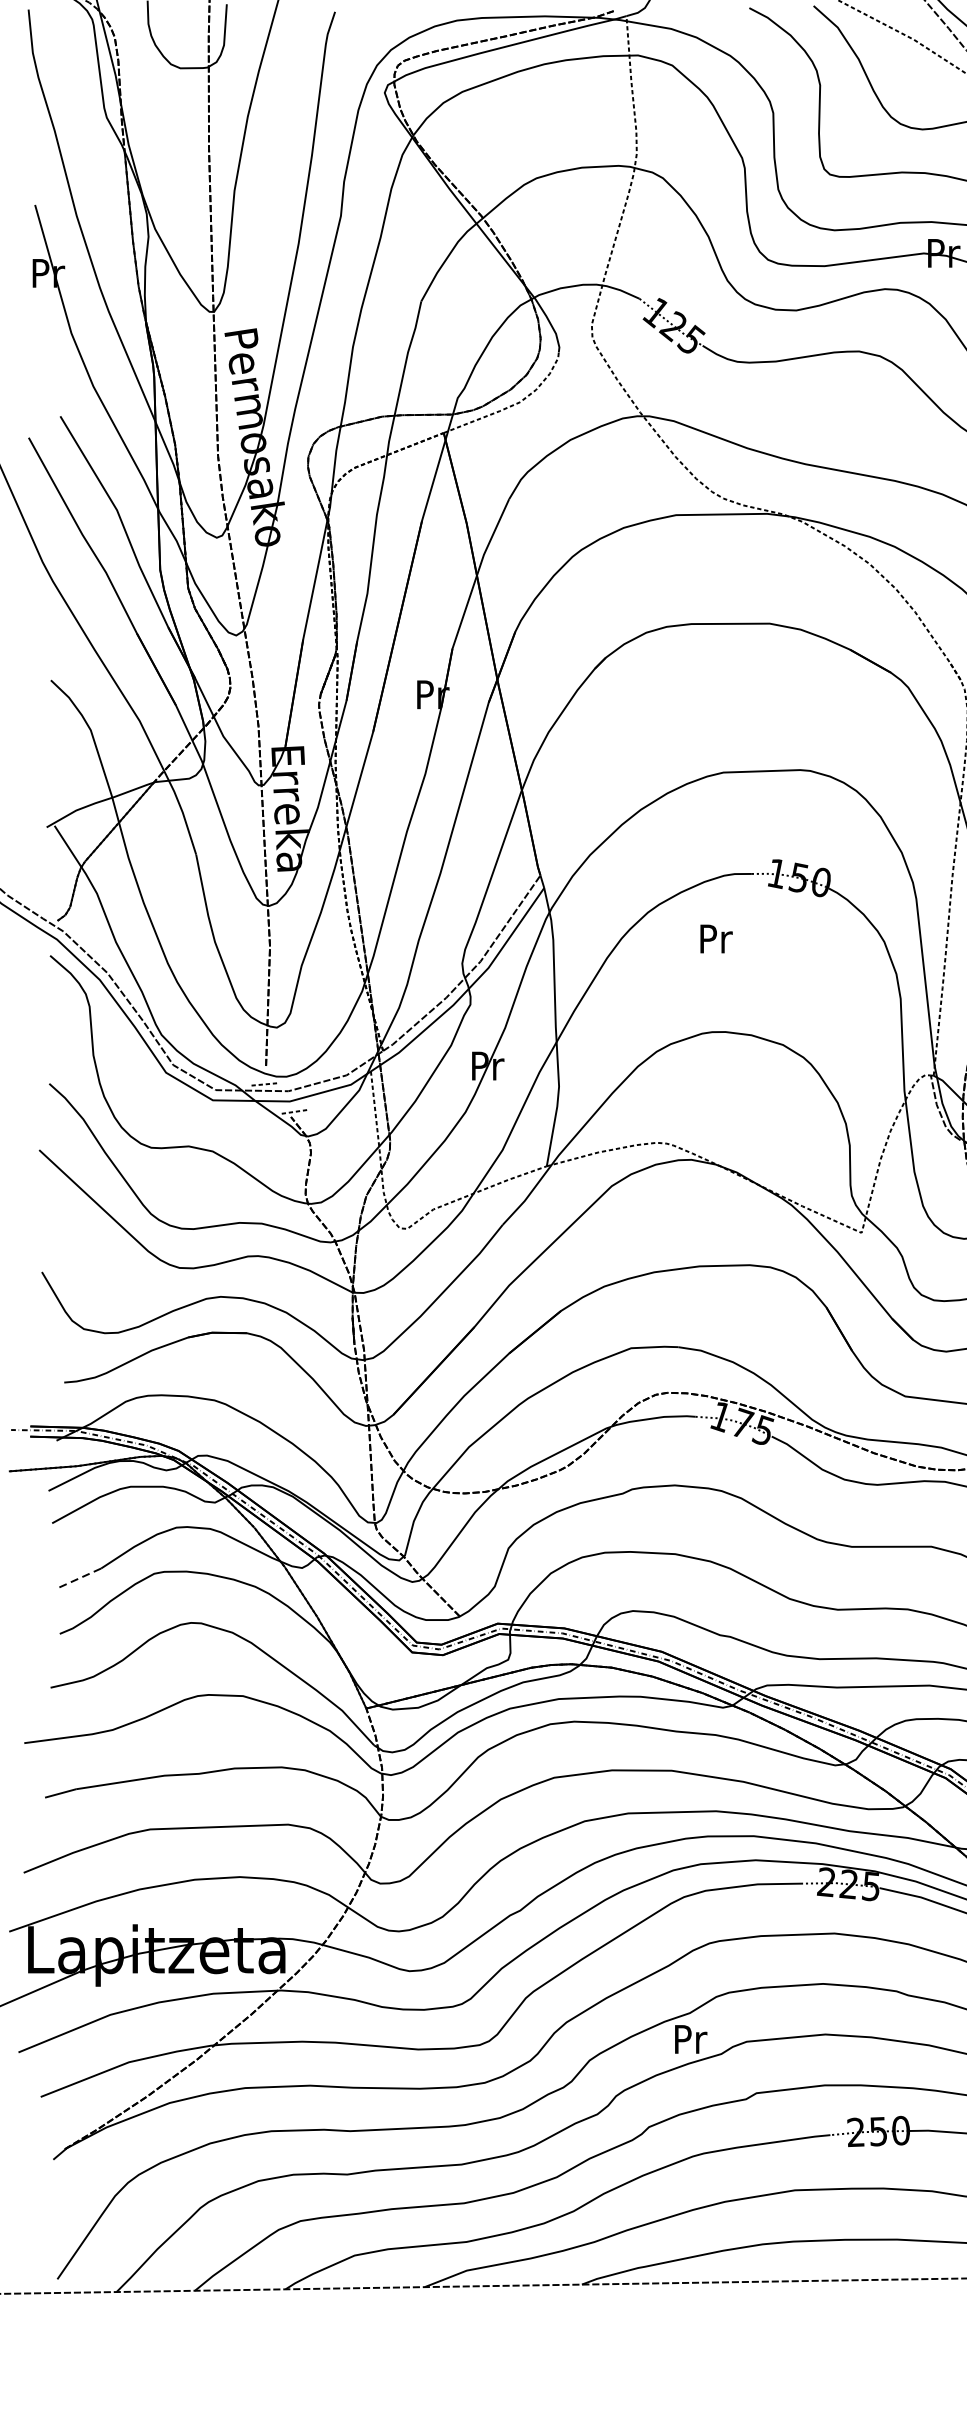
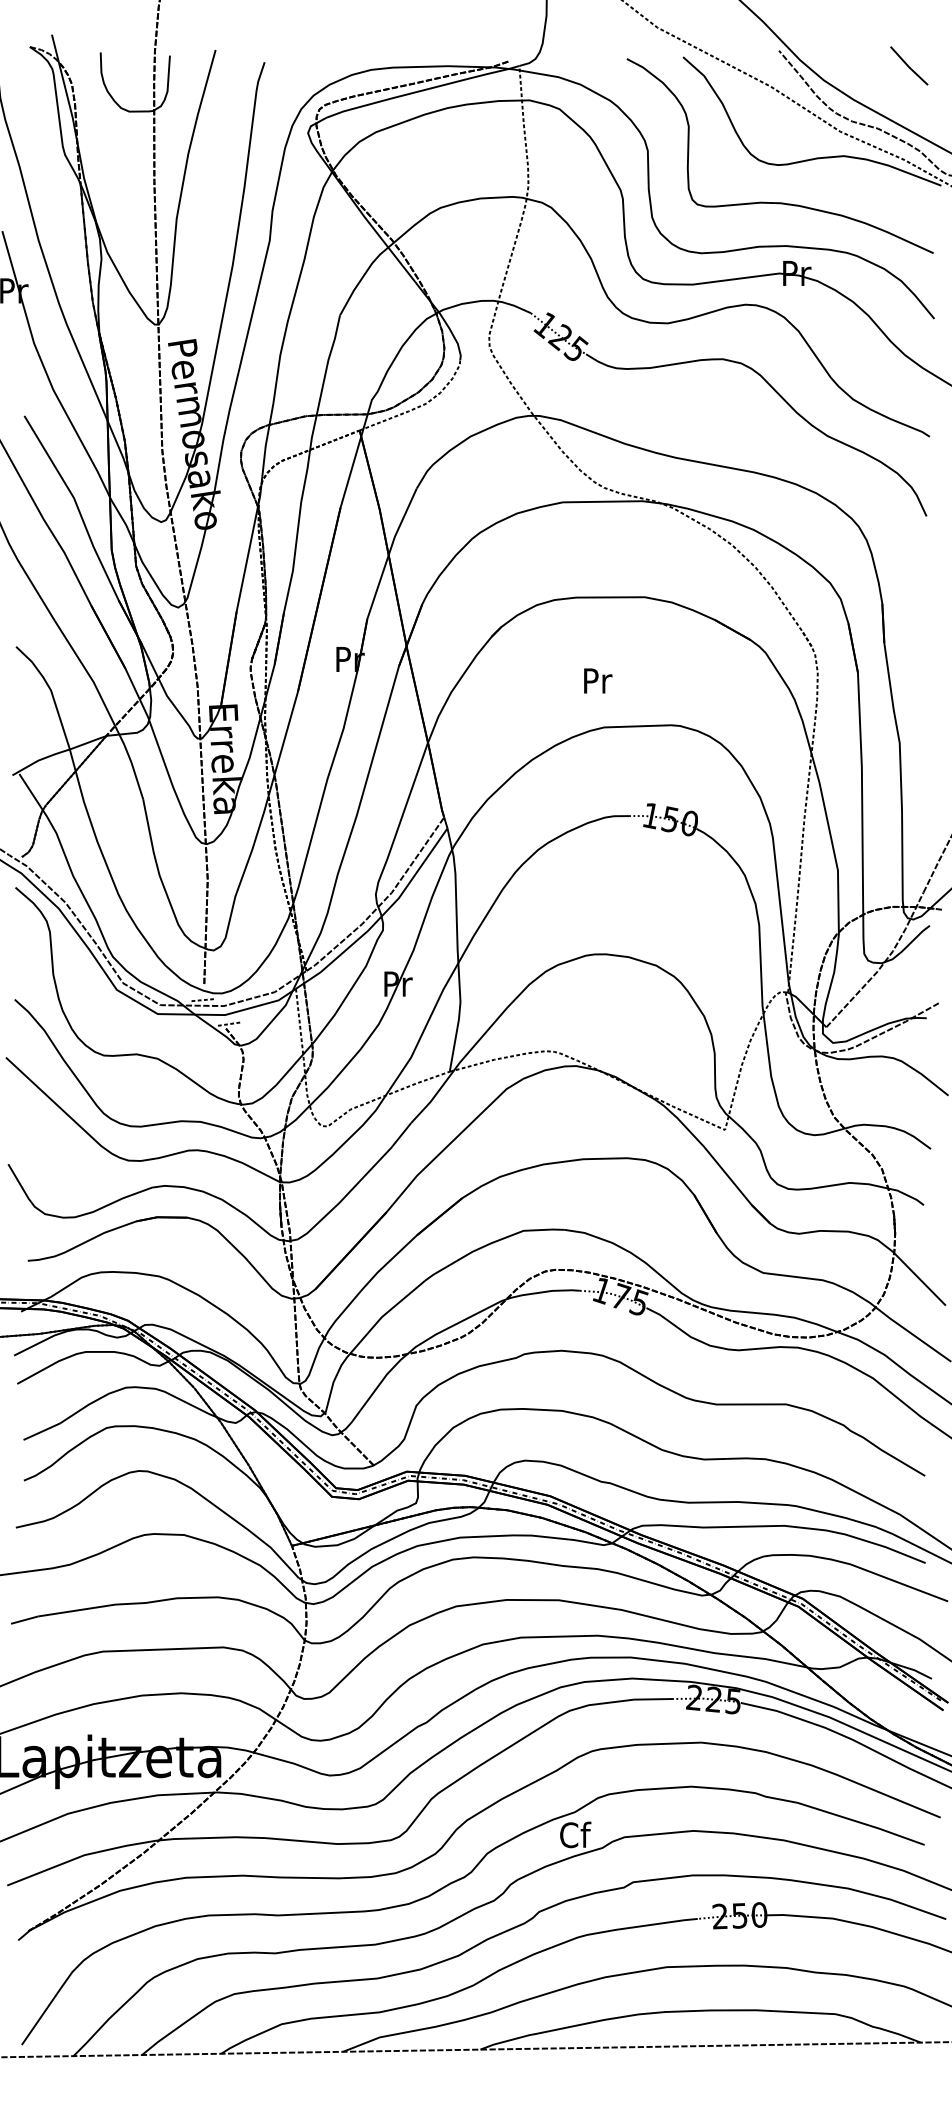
text: (716, 938) -> (598, 680), moved
line: (81, 1577) -> (42, 1431), dashed -> solid
text: (690, 2038) -> (575, 1834), Pr -> Cf

